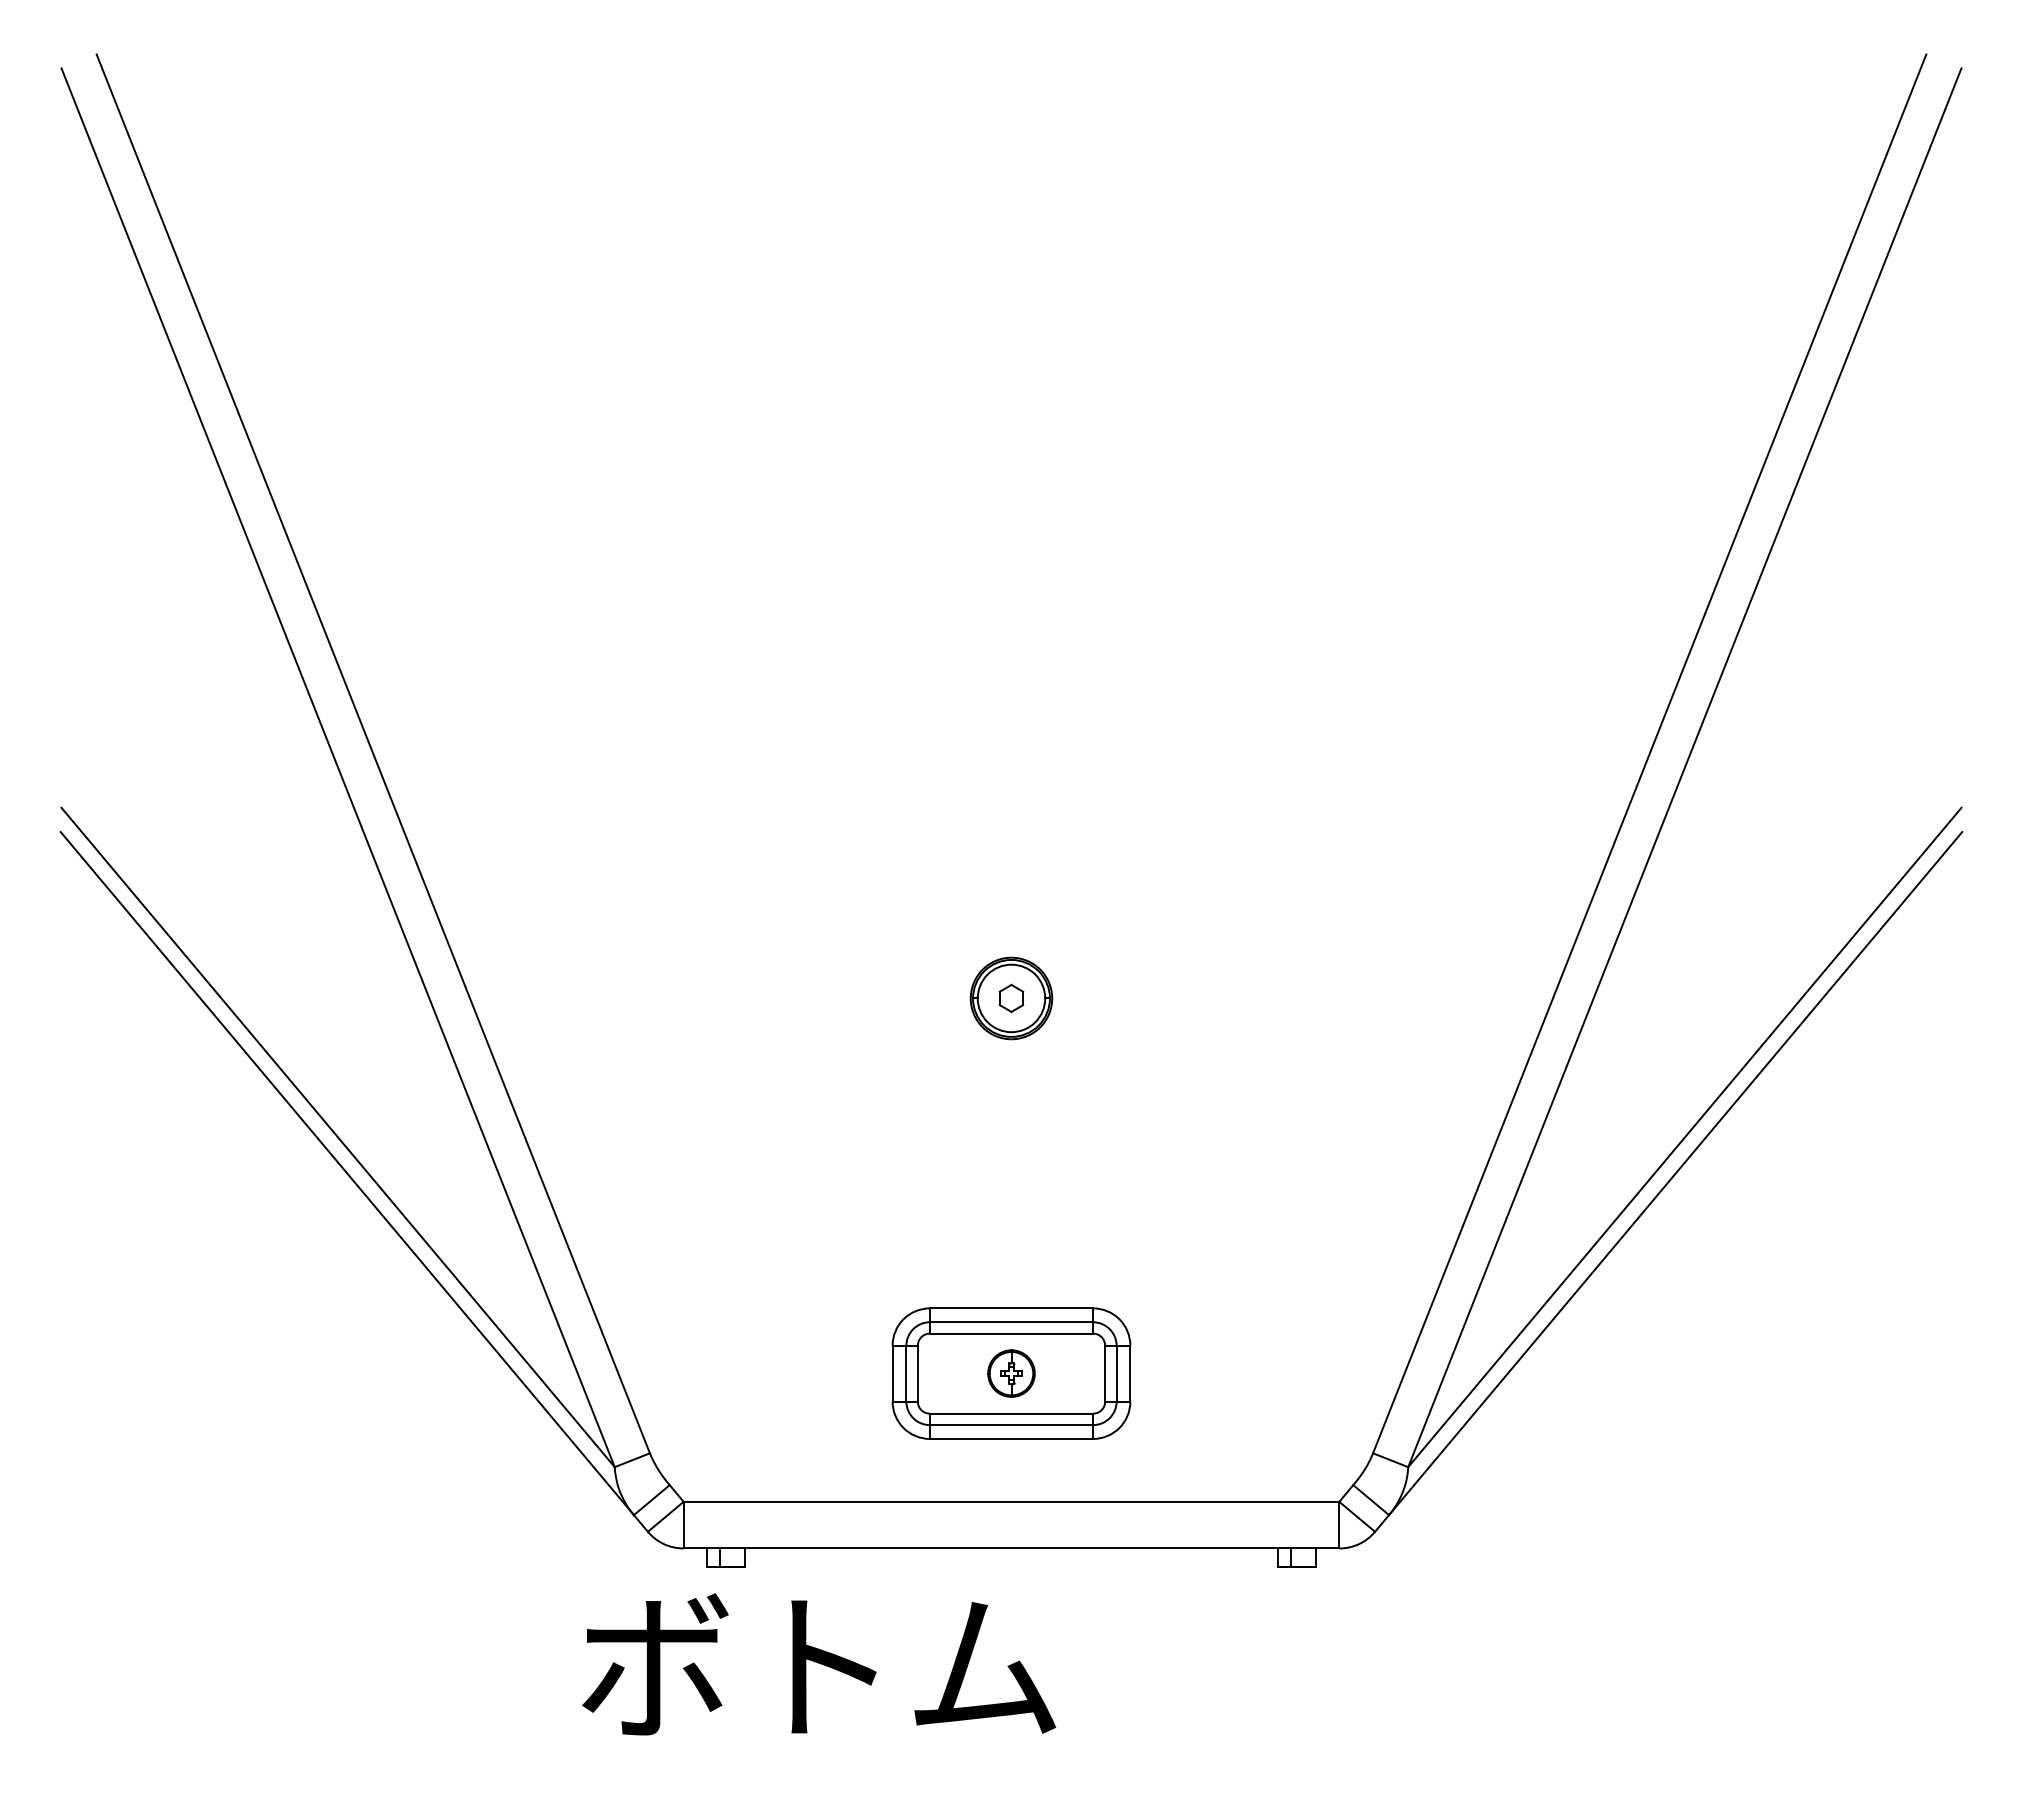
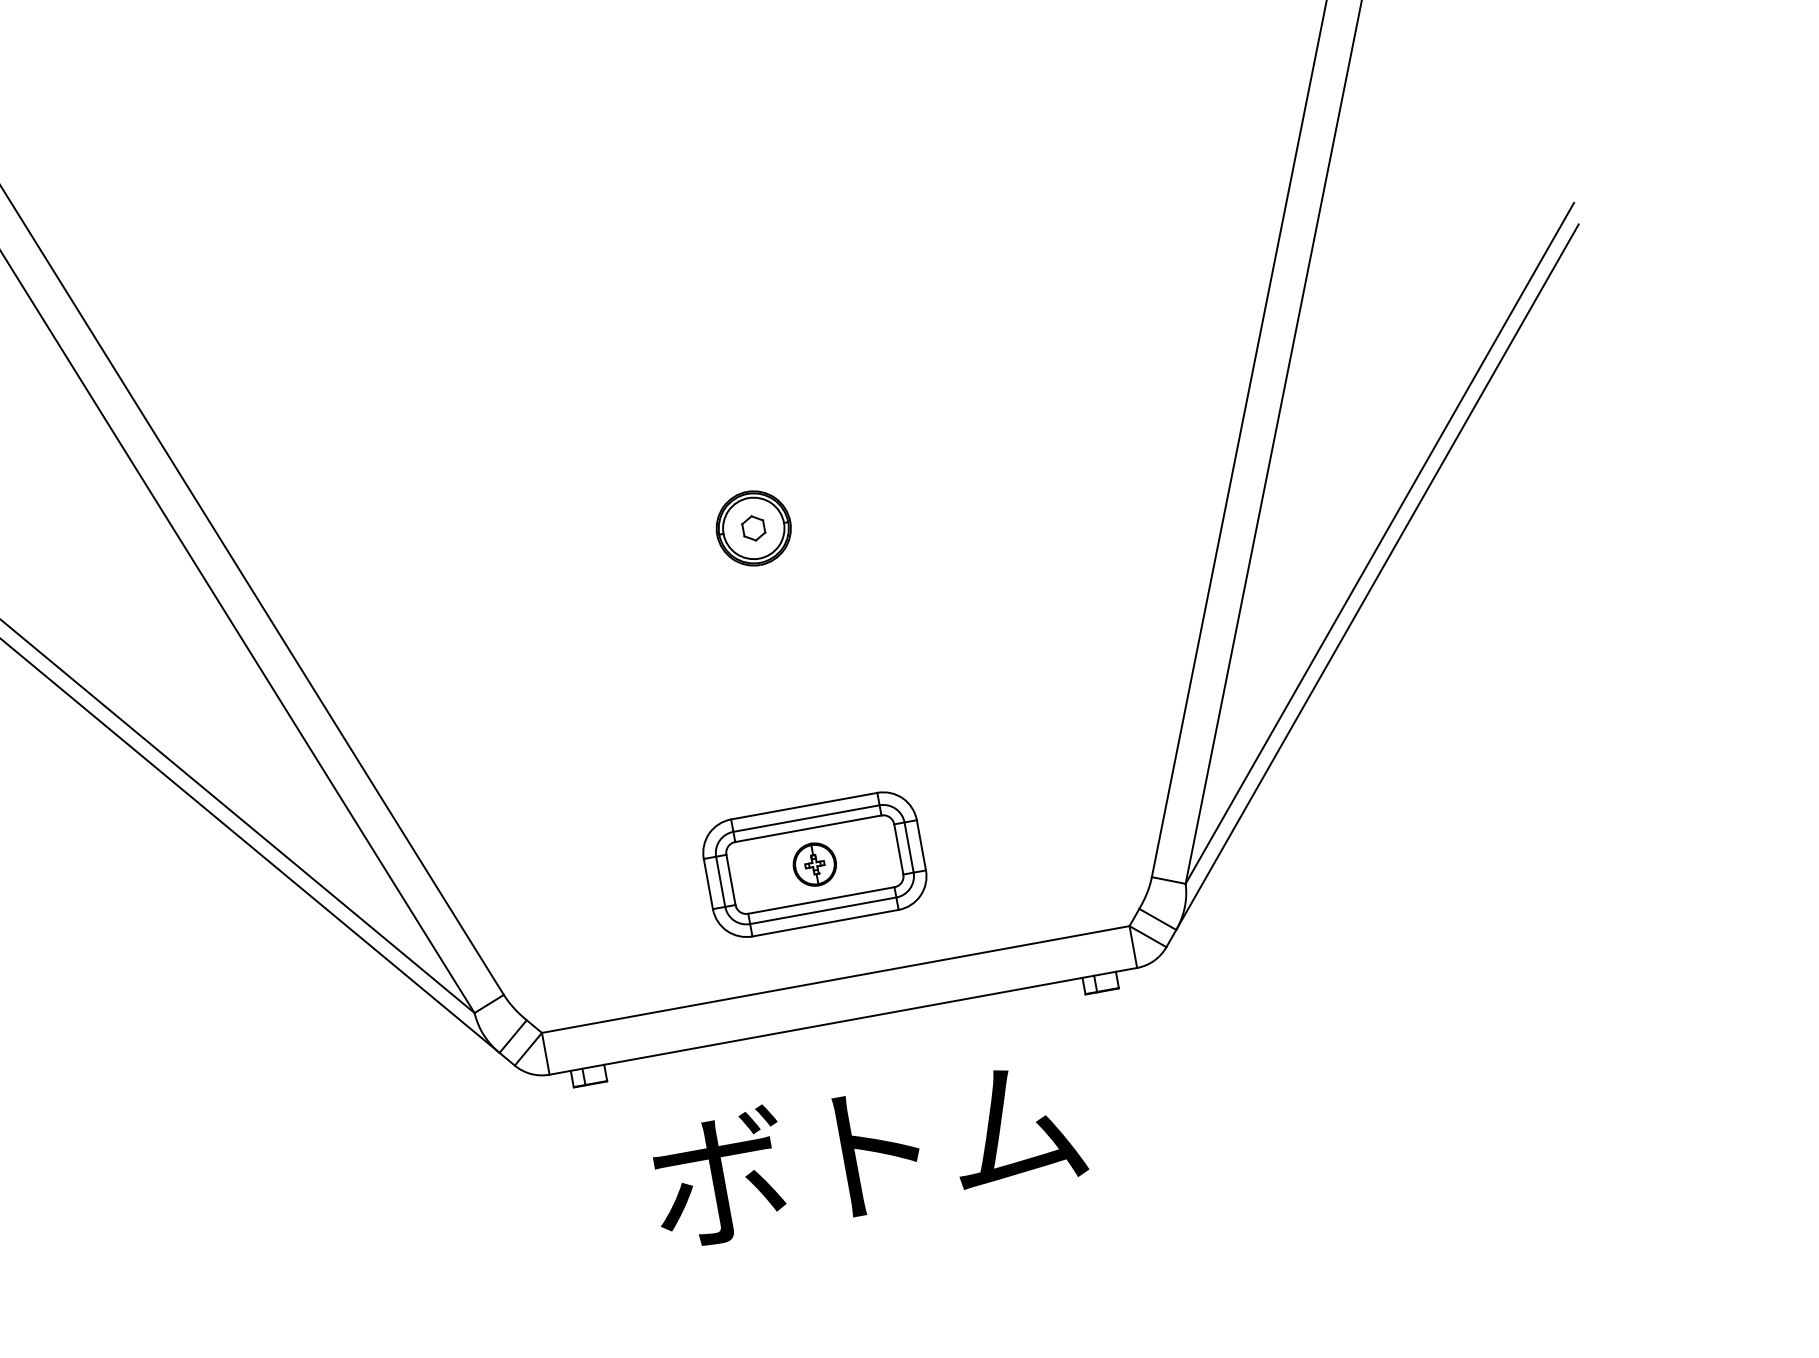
text: (819, 1664) -> (866, 1151), moved

